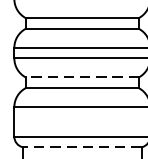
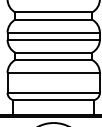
line: (81, 77) -> (53, 52), dashed -> solid
line: (81, 147) -> (53, 100), dashed -> solid

